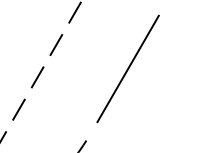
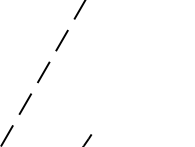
line: (125, 72) -> (129, 67), removed

